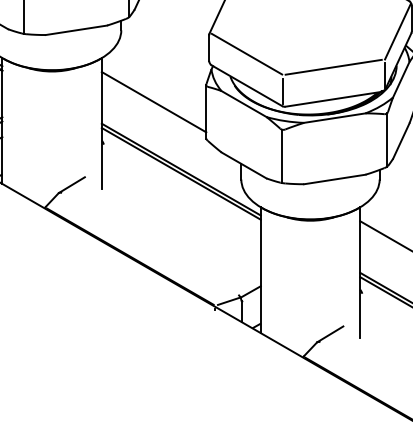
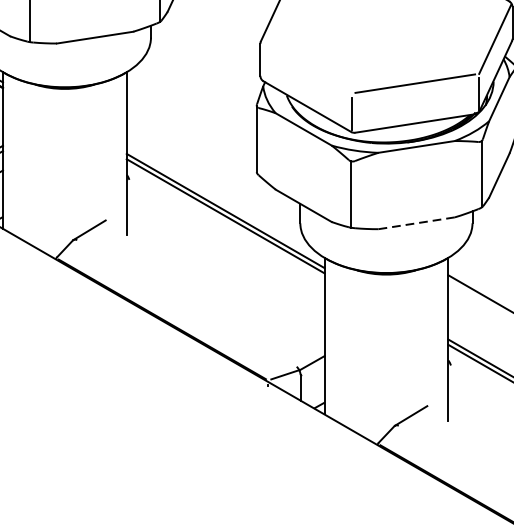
line: (246, 53) -> (306, 66), removed
line: (153, 102) -> (191, 127), removed
line: (335, 179) -> (417, 223), solid -> dashed

